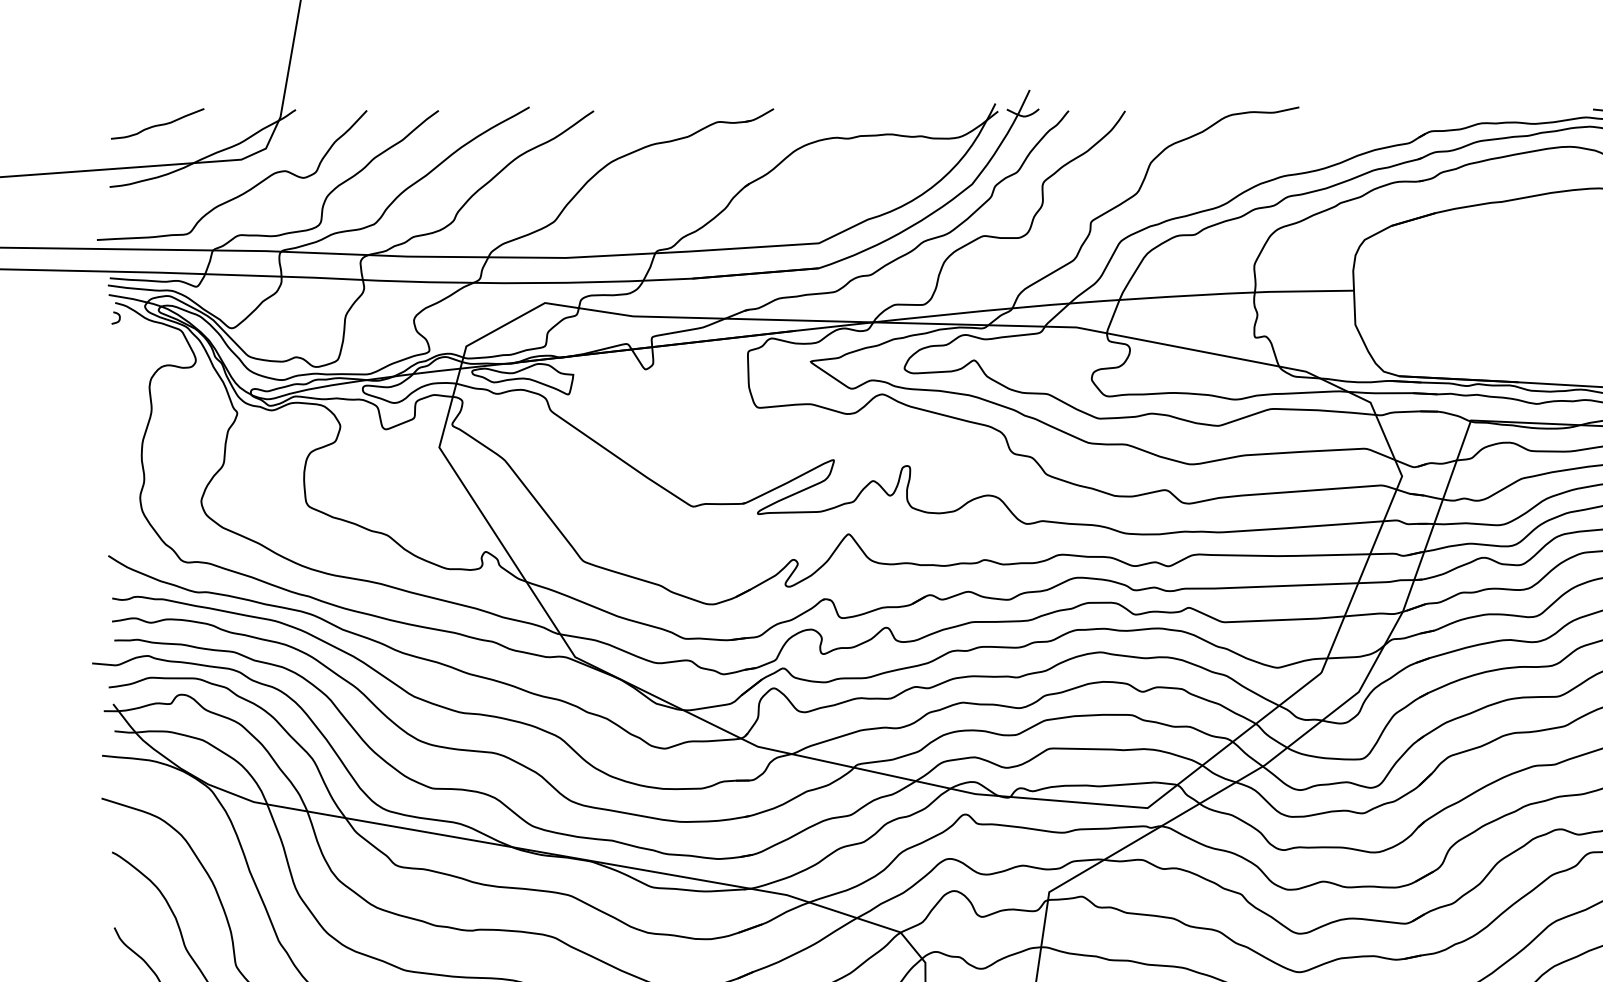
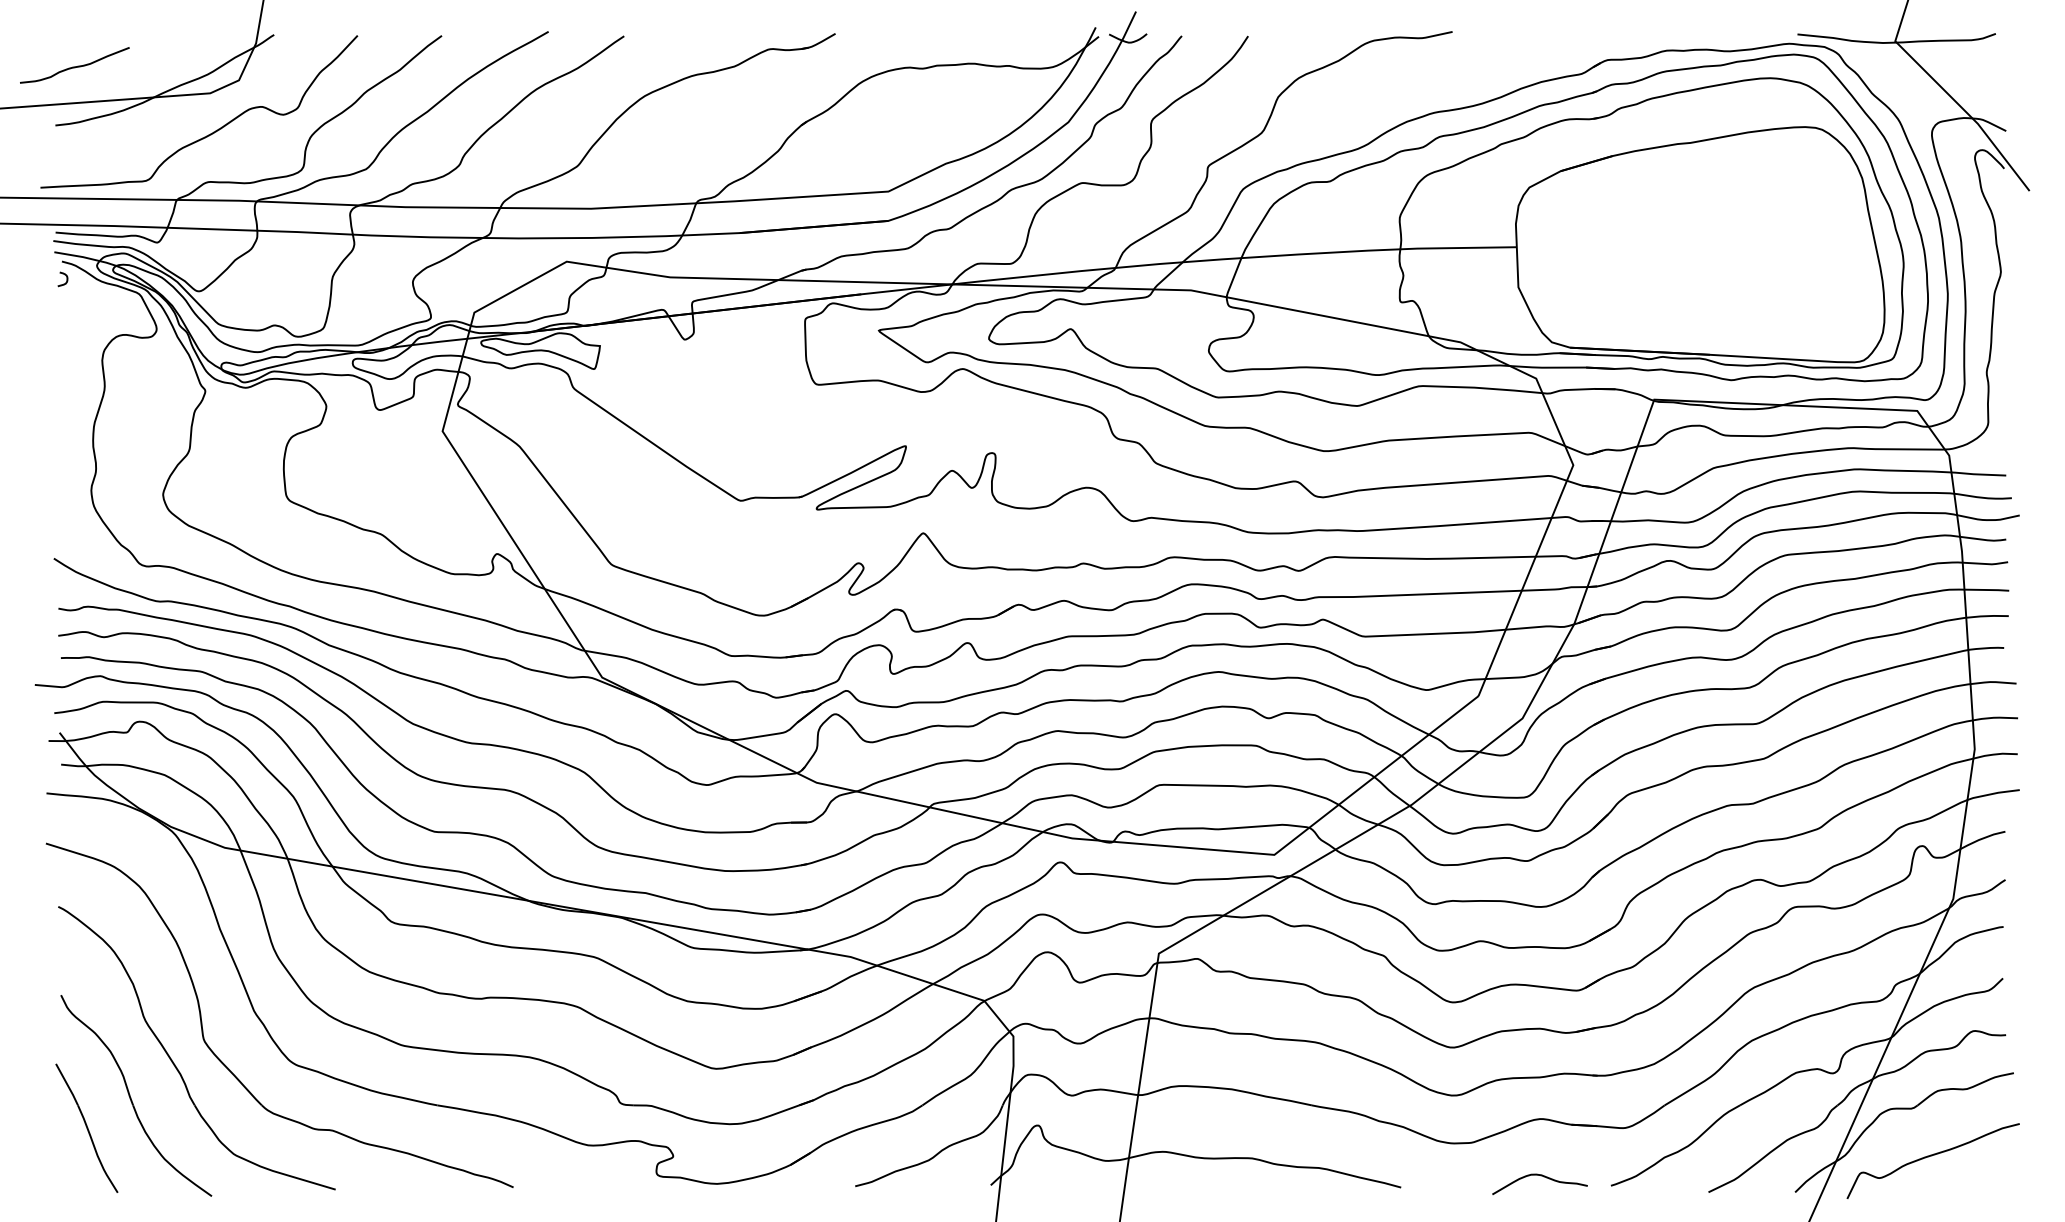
curve: (157, 124) -> (74, 66), moved

